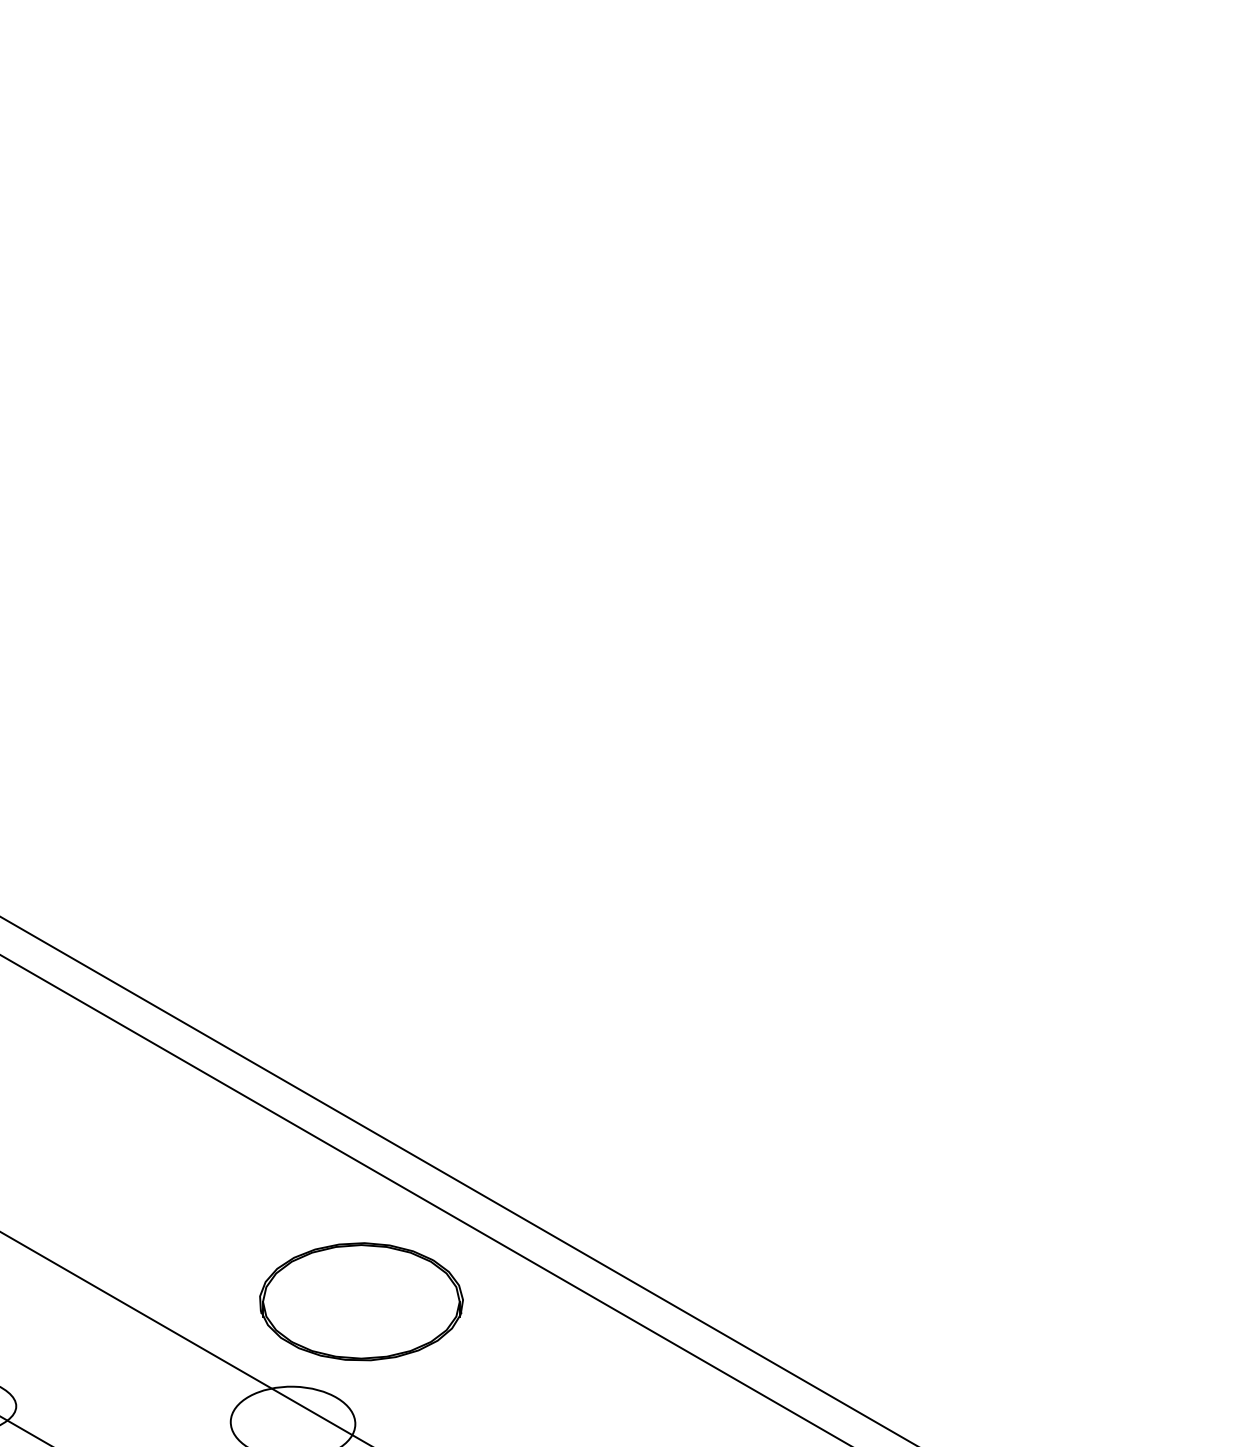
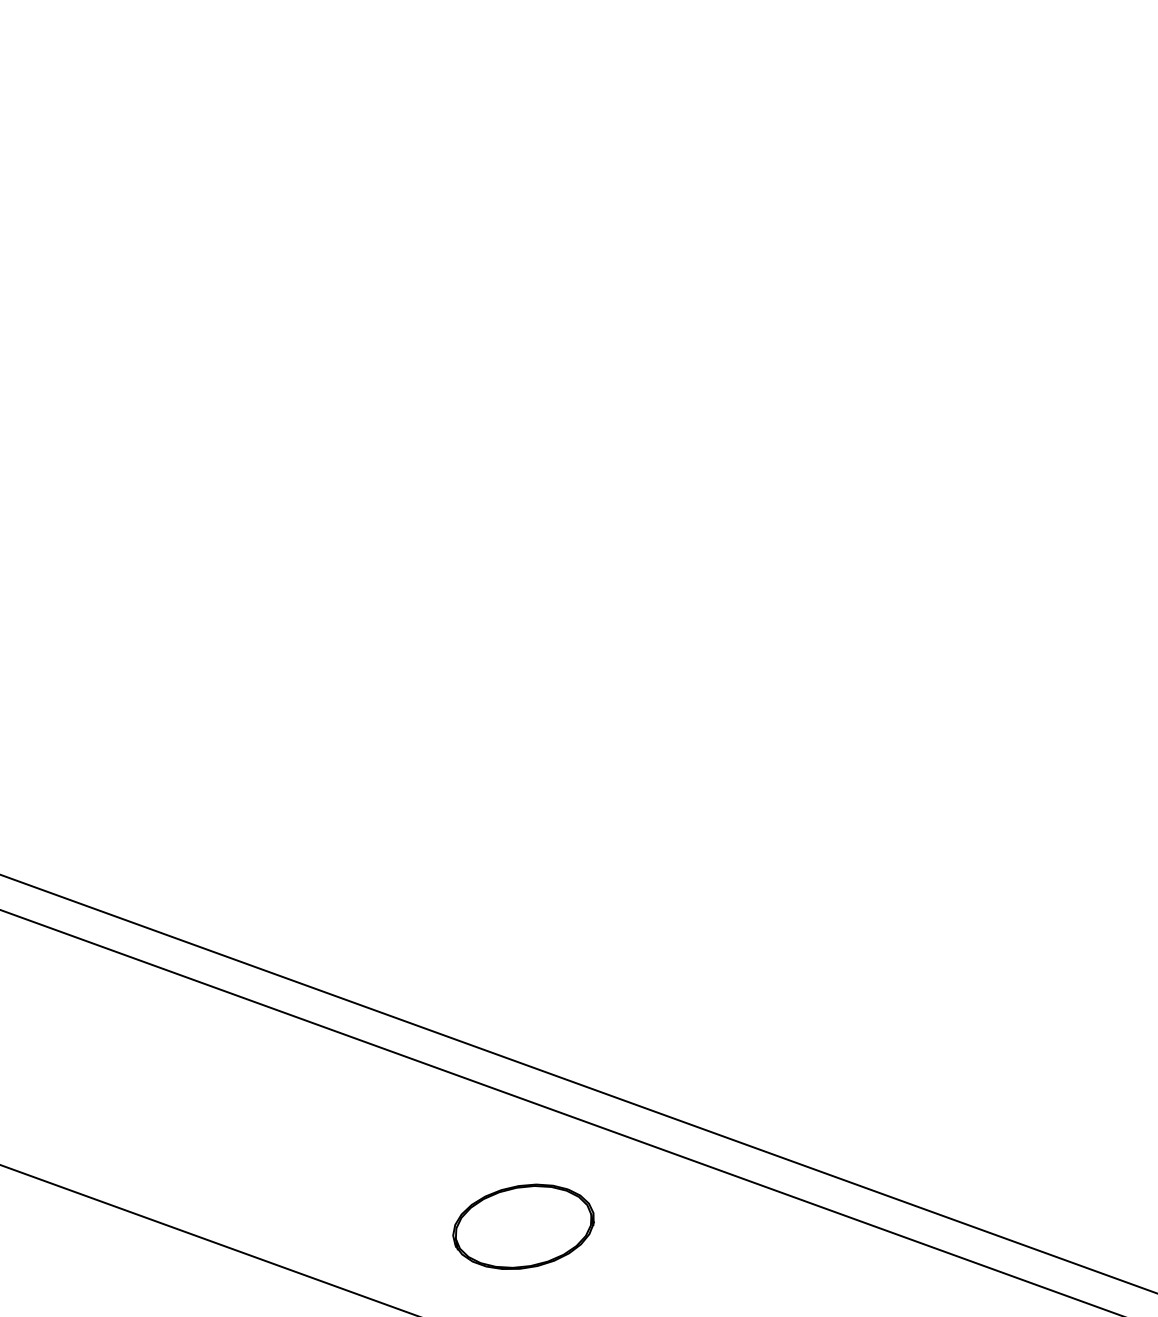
part: (361, 1301) -> (523, 1226), size x0.7

